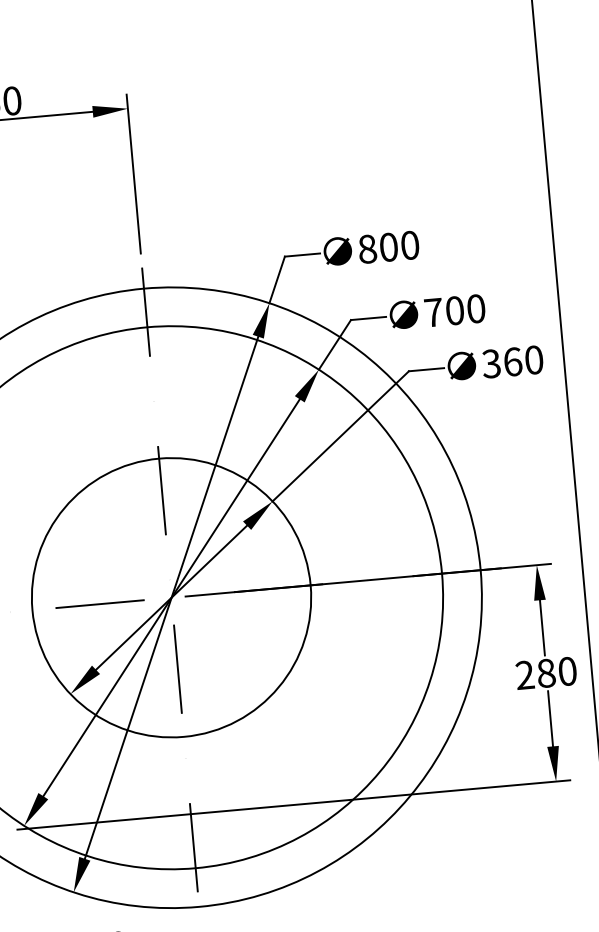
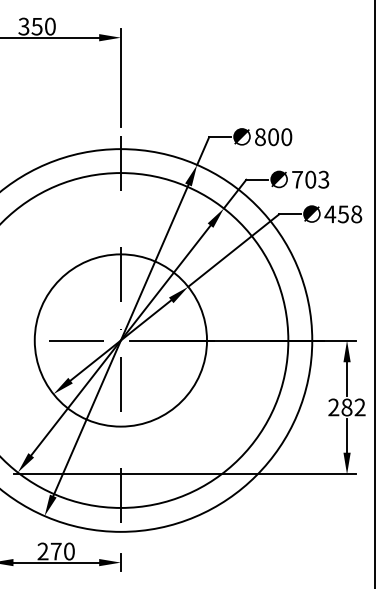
text: (475, 308) -> (323, 179), 700 -> 703
text: (512, 362) -> (343, 214), 360 -> 458
text: (566, 671) -> (359, 407), 280 -> 282

